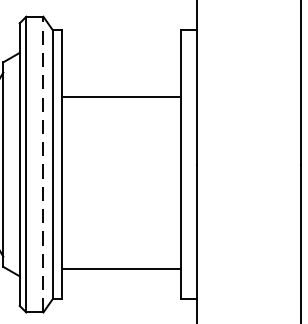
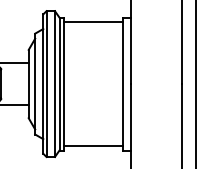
line: (121, 96) -> (93, 21), moved
line: (42, 165) -> (54, 84), dashed -> solid
line: (121, 268) -> (93, 146), moved

